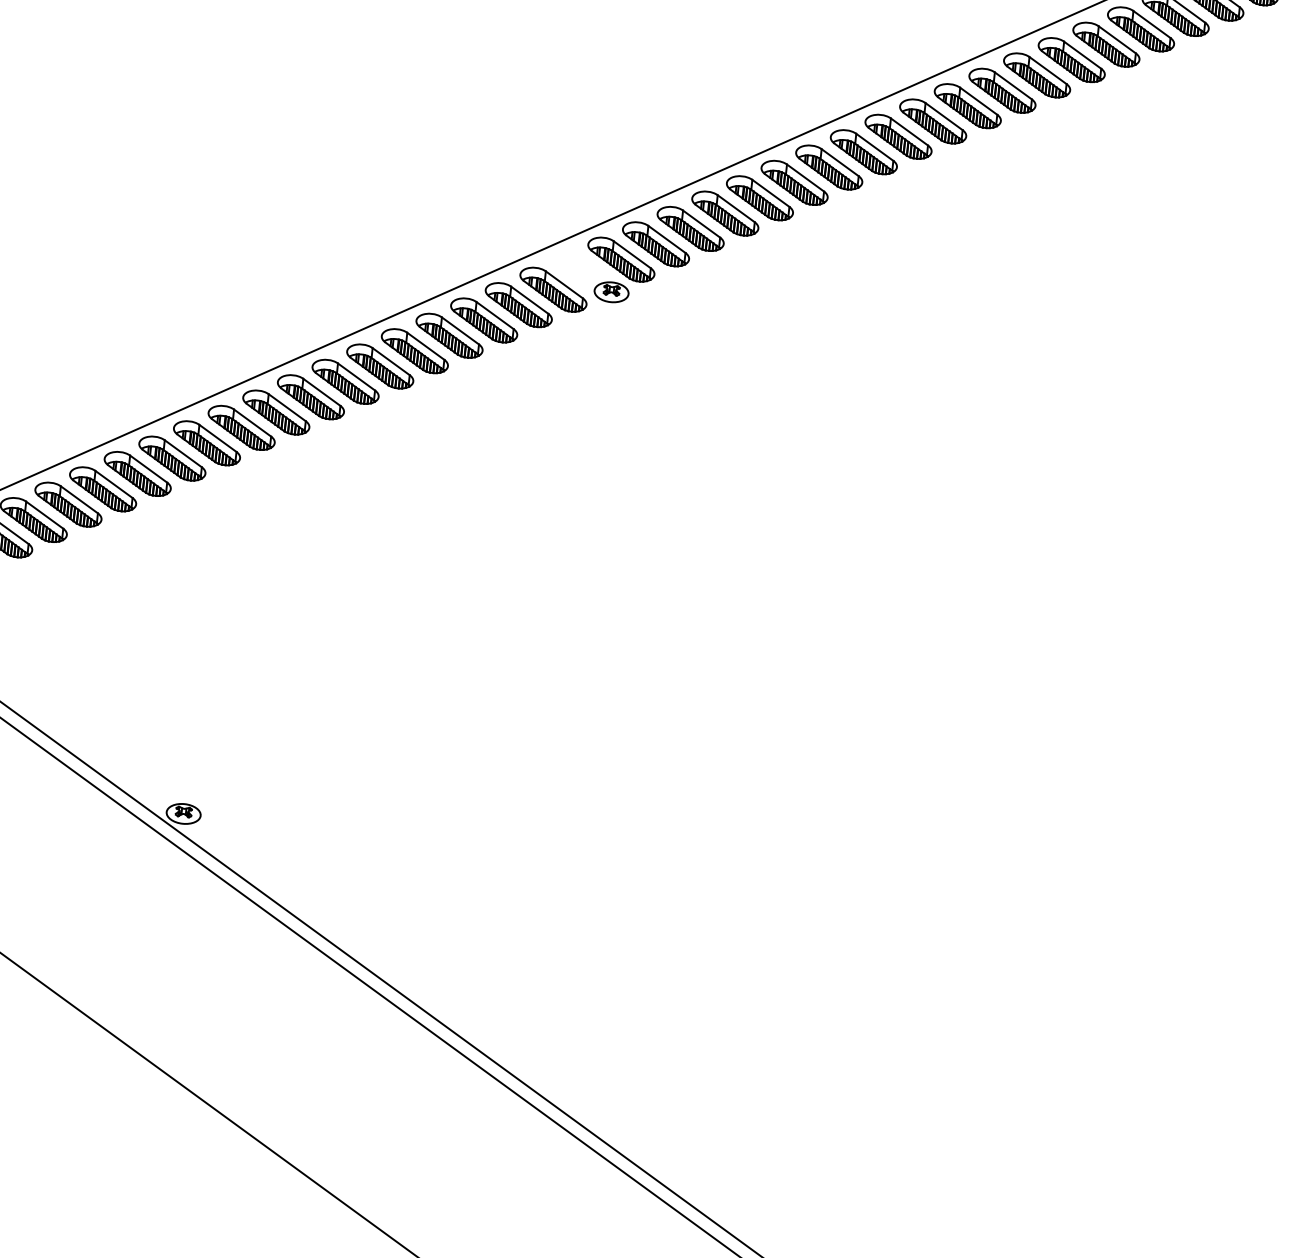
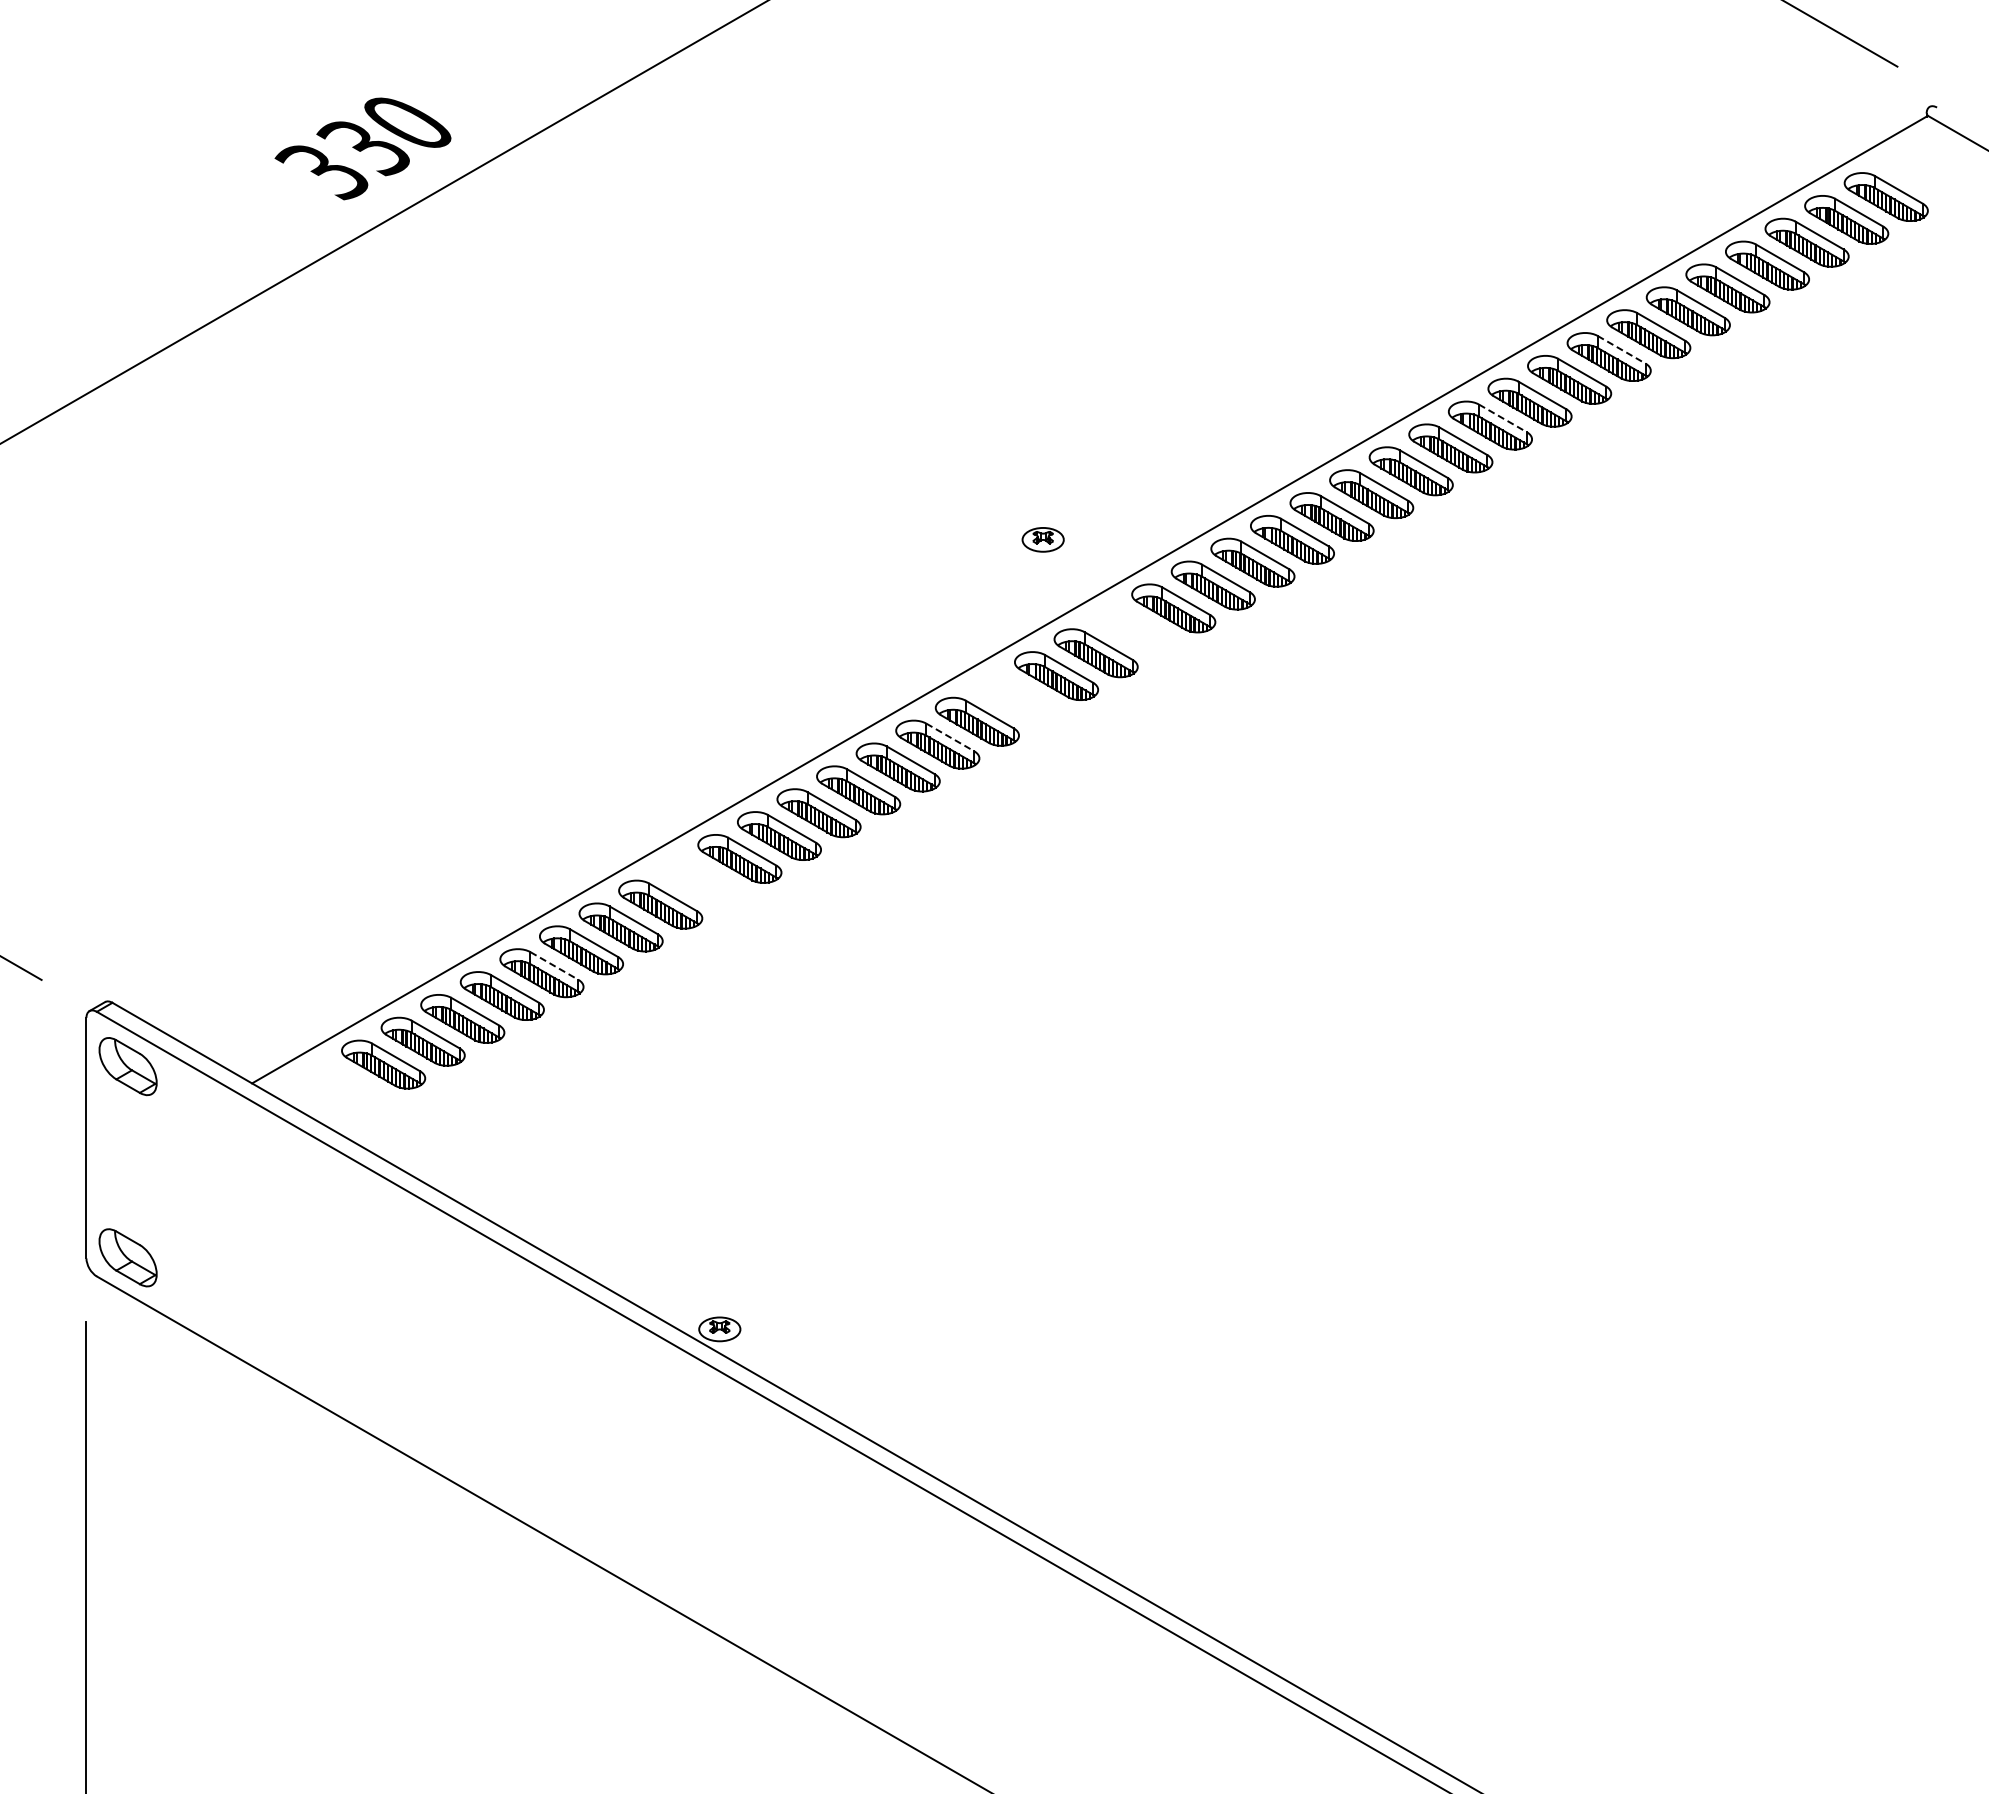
line: (1013, 85) -> (1621, 349), solid -> dashed
line: (909, 132) -> (1502, 418), solid -> dashed
part: (611, 291) -> (1042, 539), moved
part: (483, 320) -> (1016, 698), removed
line: (425, 346) -> (950, 737), solid -> dashed
part: (206, 442) -> (699, 881), removed
line: (79, 499) -> (554, 965), solid -> dashed

